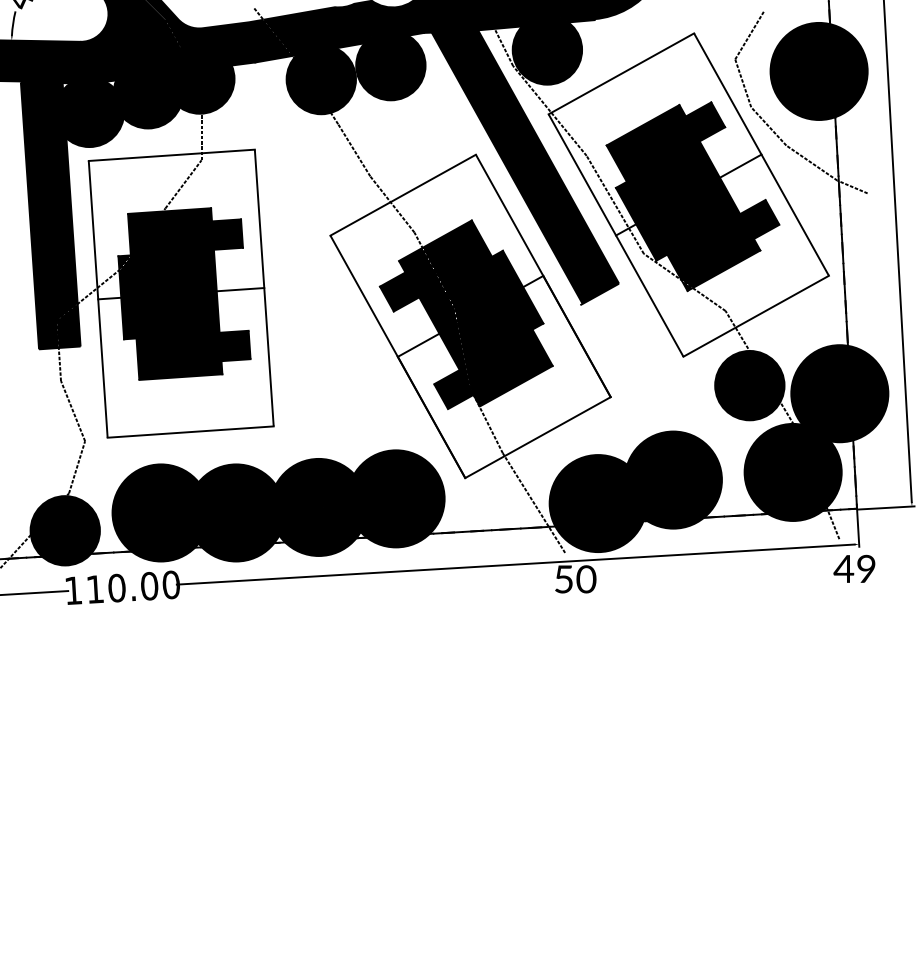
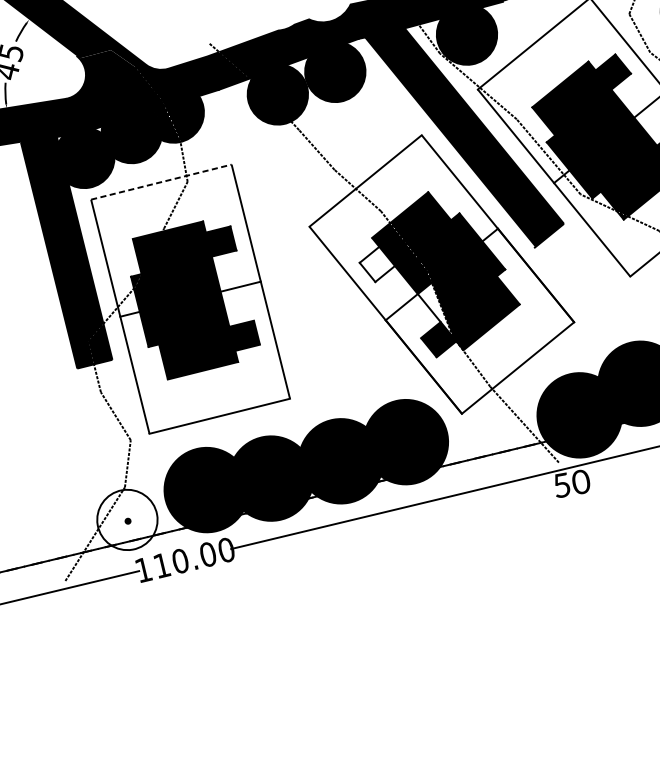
line: (172, 155) -> (162, 182), solid -> dashed
fill: (399, 291) -> (377, 264), removed
fill: (456, 358) -> (436, 312), removed
fill: (64, 530) -> (126, 519), removed

